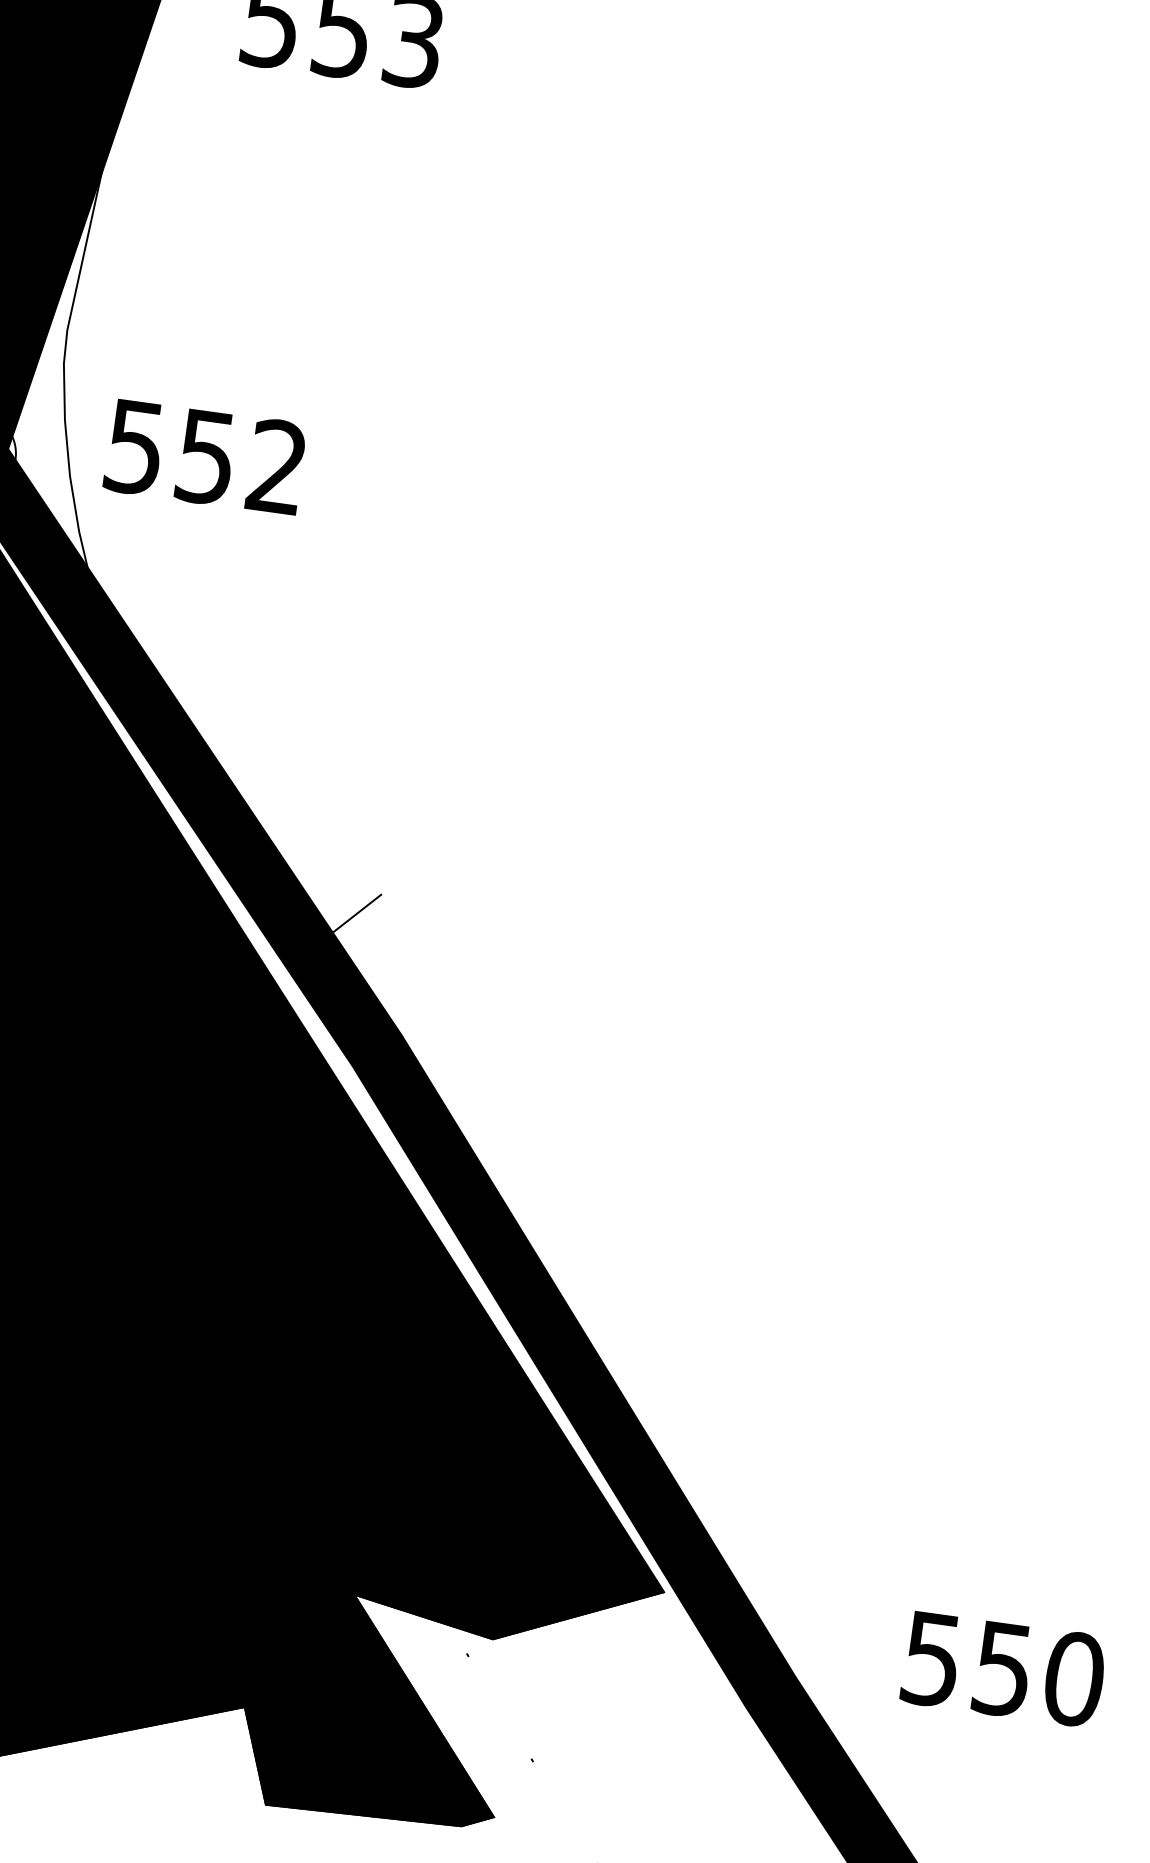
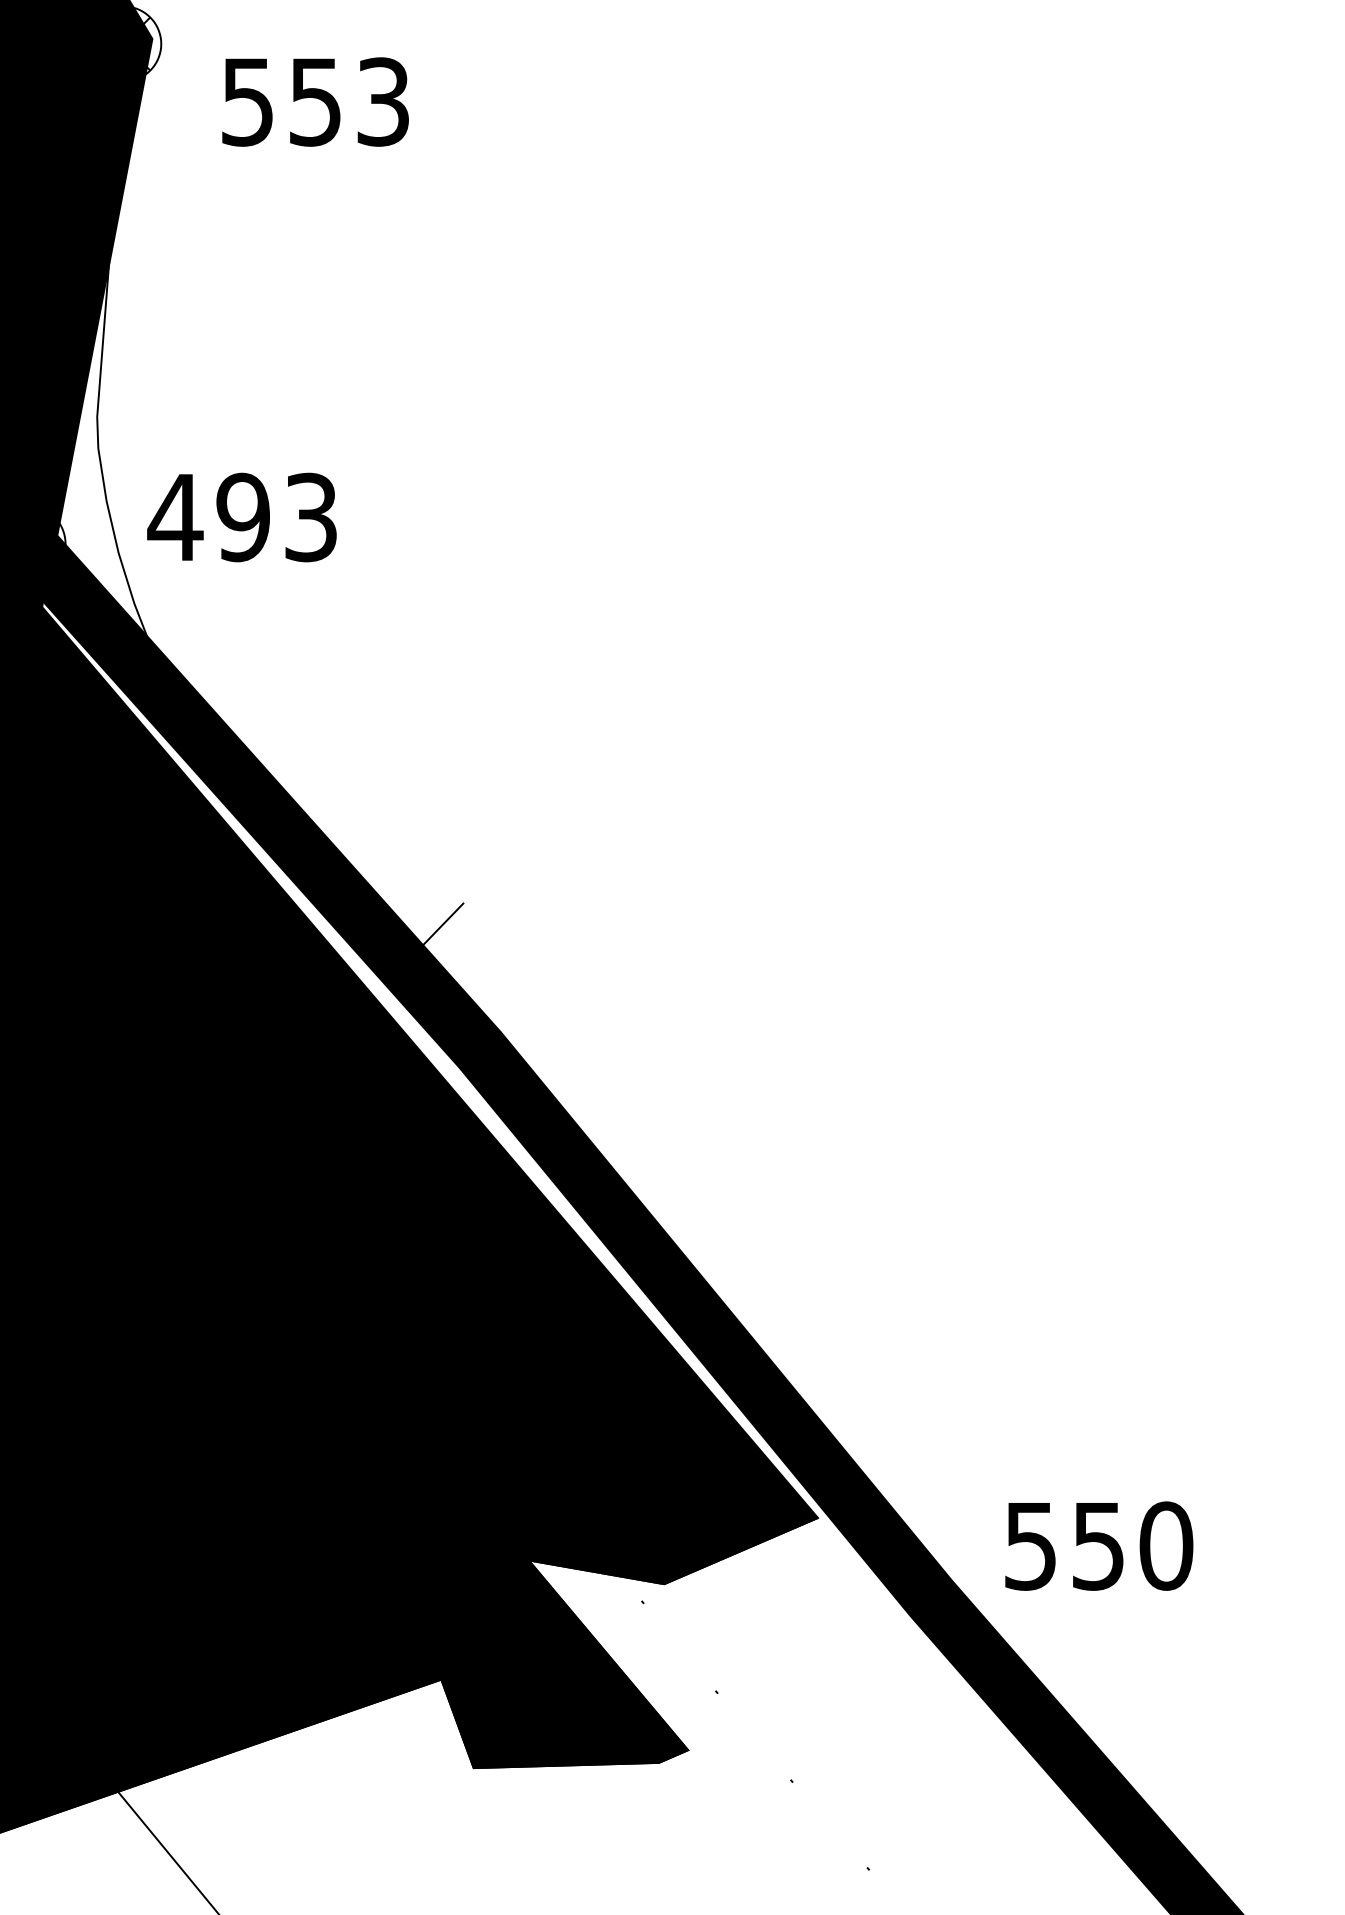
text: (204, 456) -> (241, 517), 552 -> 493
text: (1004, 1668) -> (1099, 1545), moved

